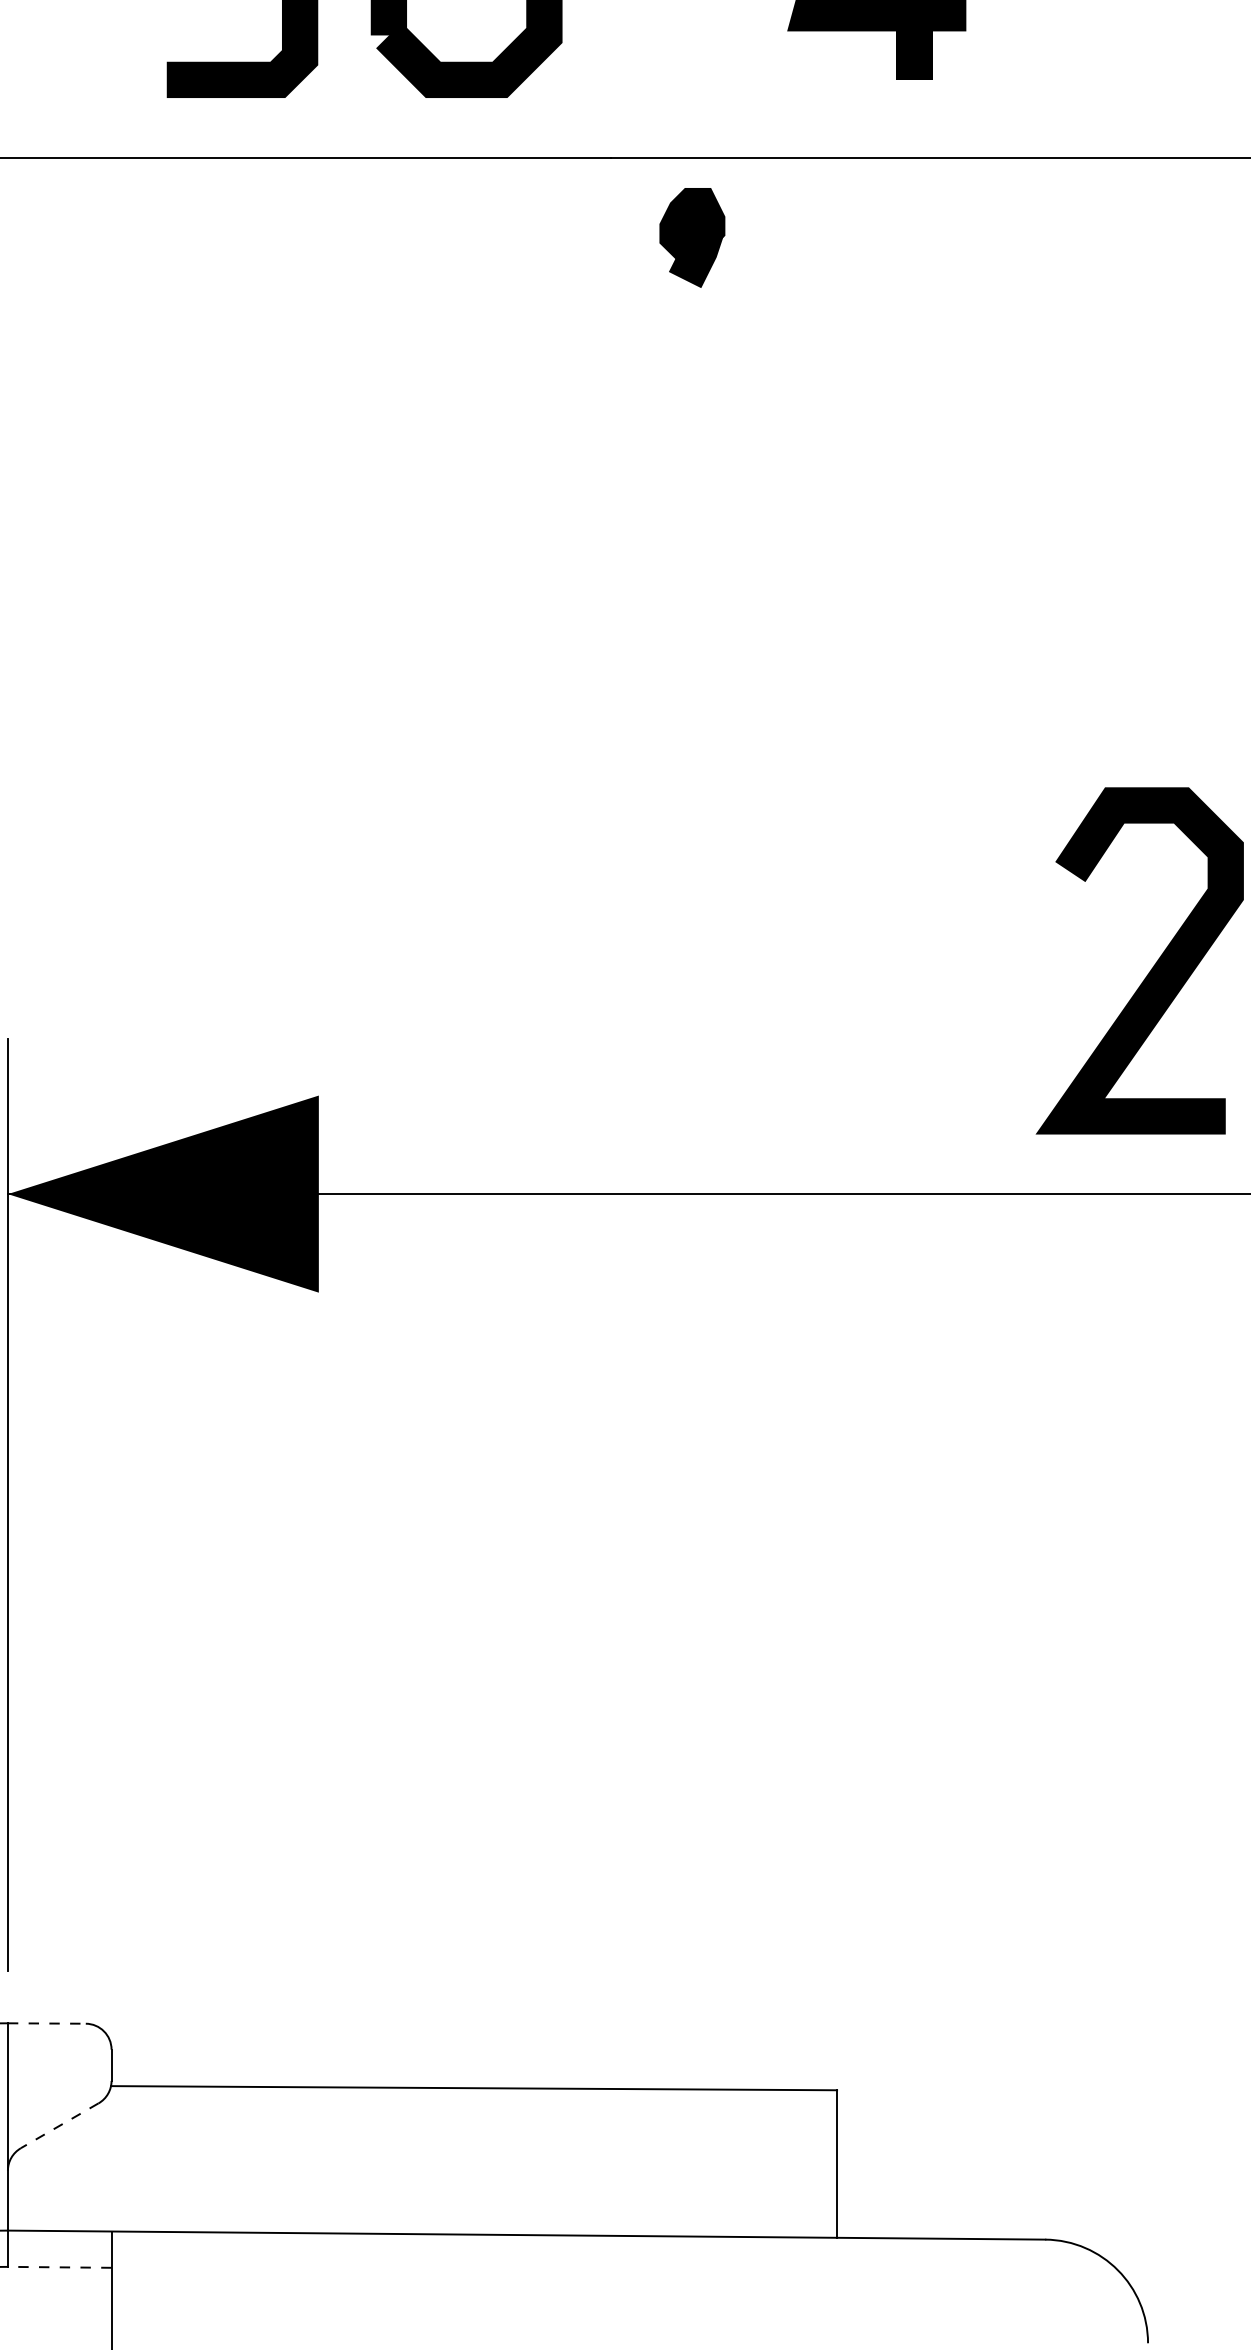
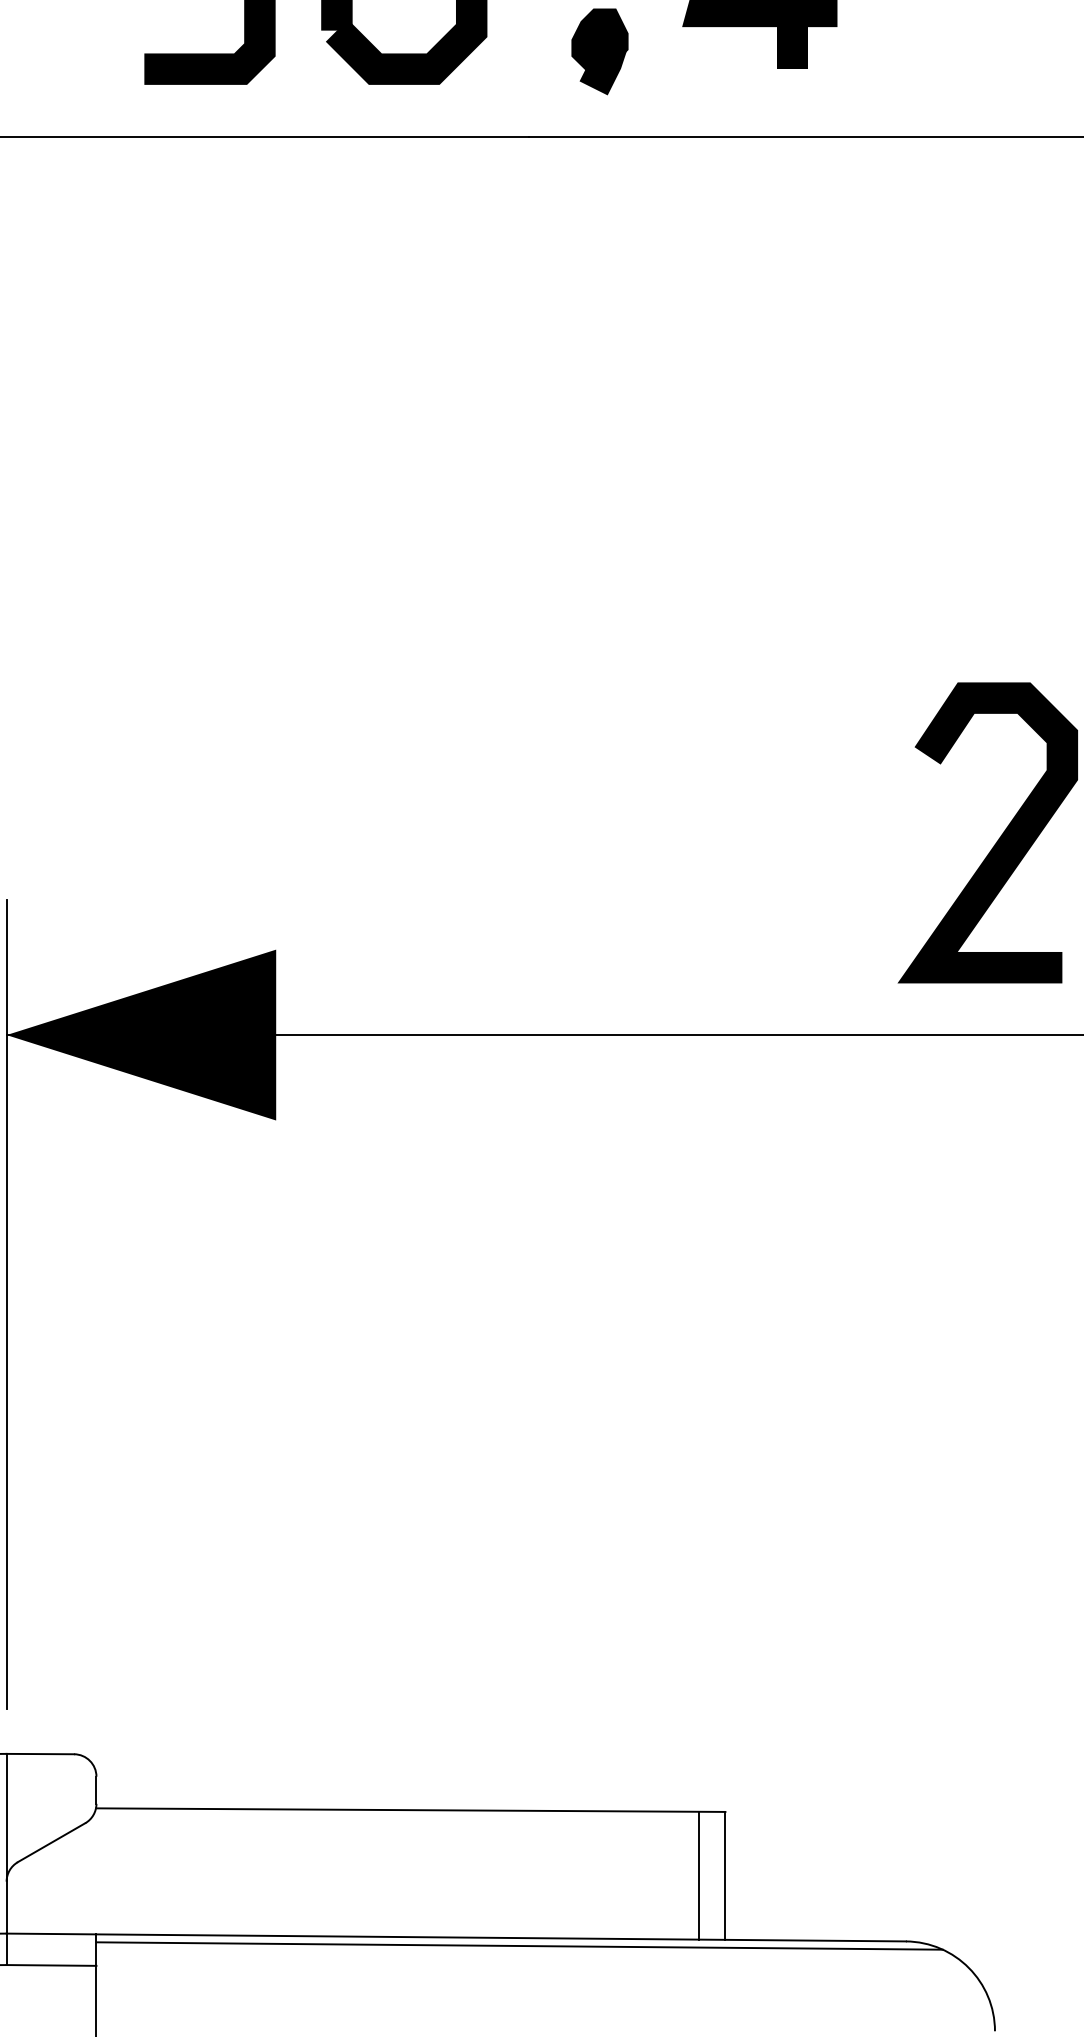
part: (692, 237) -> (600, 51), moved
line: (46, 2023) -> (40, 1754), dashed -> solid
line: (59, 2125) -> (51, 1842), dashed -> solid
line: (806, 2163) -> (698, 1875), added
line: (599, 2244) -> (519, 1945), added
line: (59, 2267) -> (51, 1965), dashed -> solid

